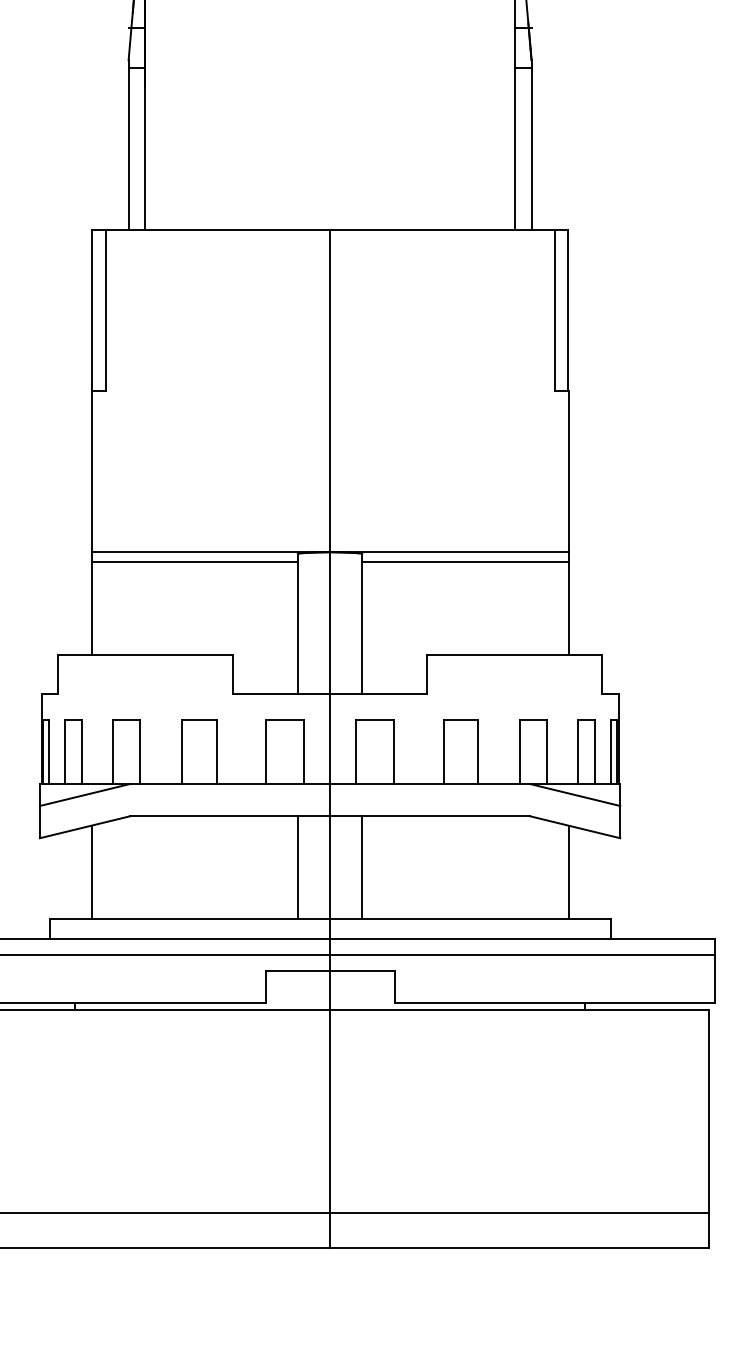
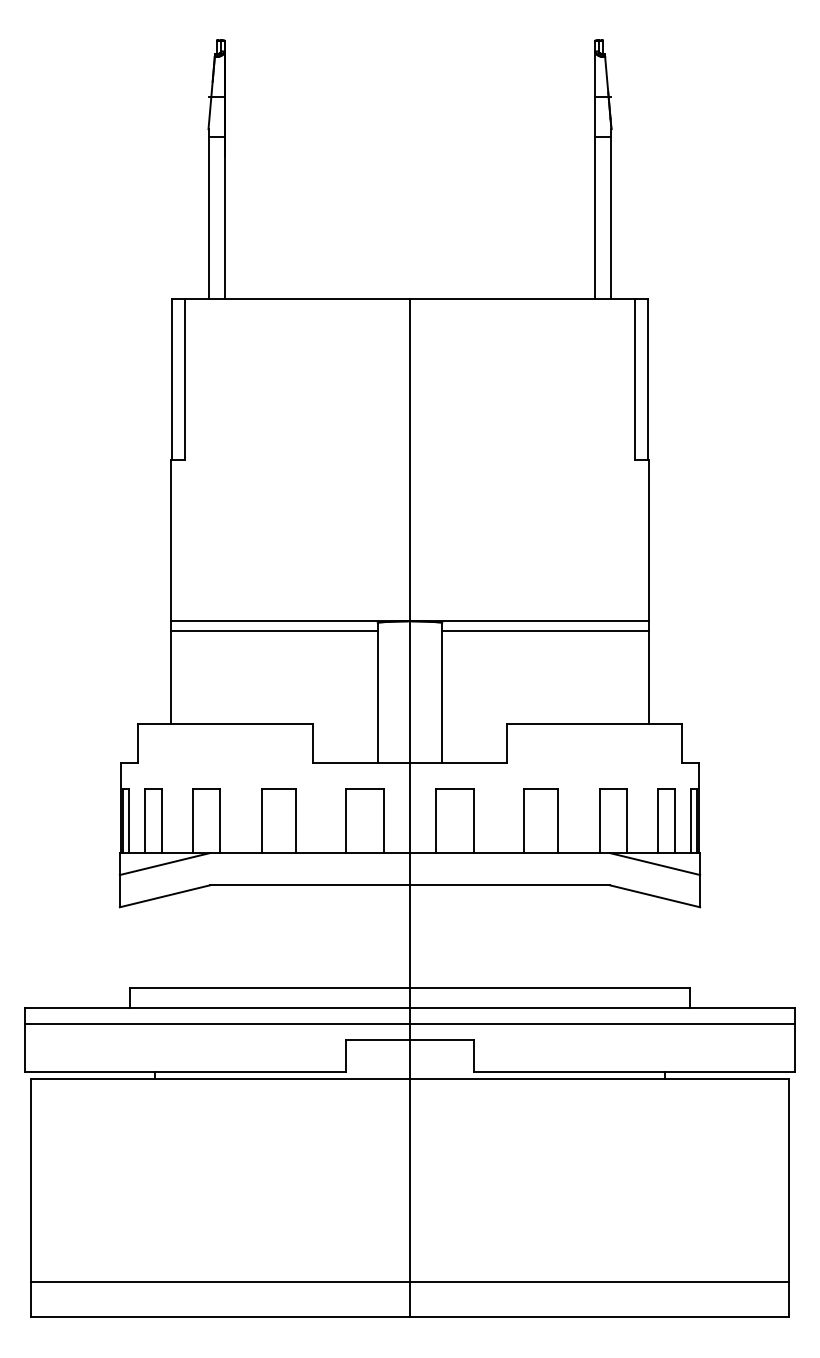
line: (297, 867) -> (377, 936), removed
line: (362, 867) -> (442, 936), removed
line: (91, 872) -> (171, 941), removed
line: (568, 872) -> (648, 941), removed

